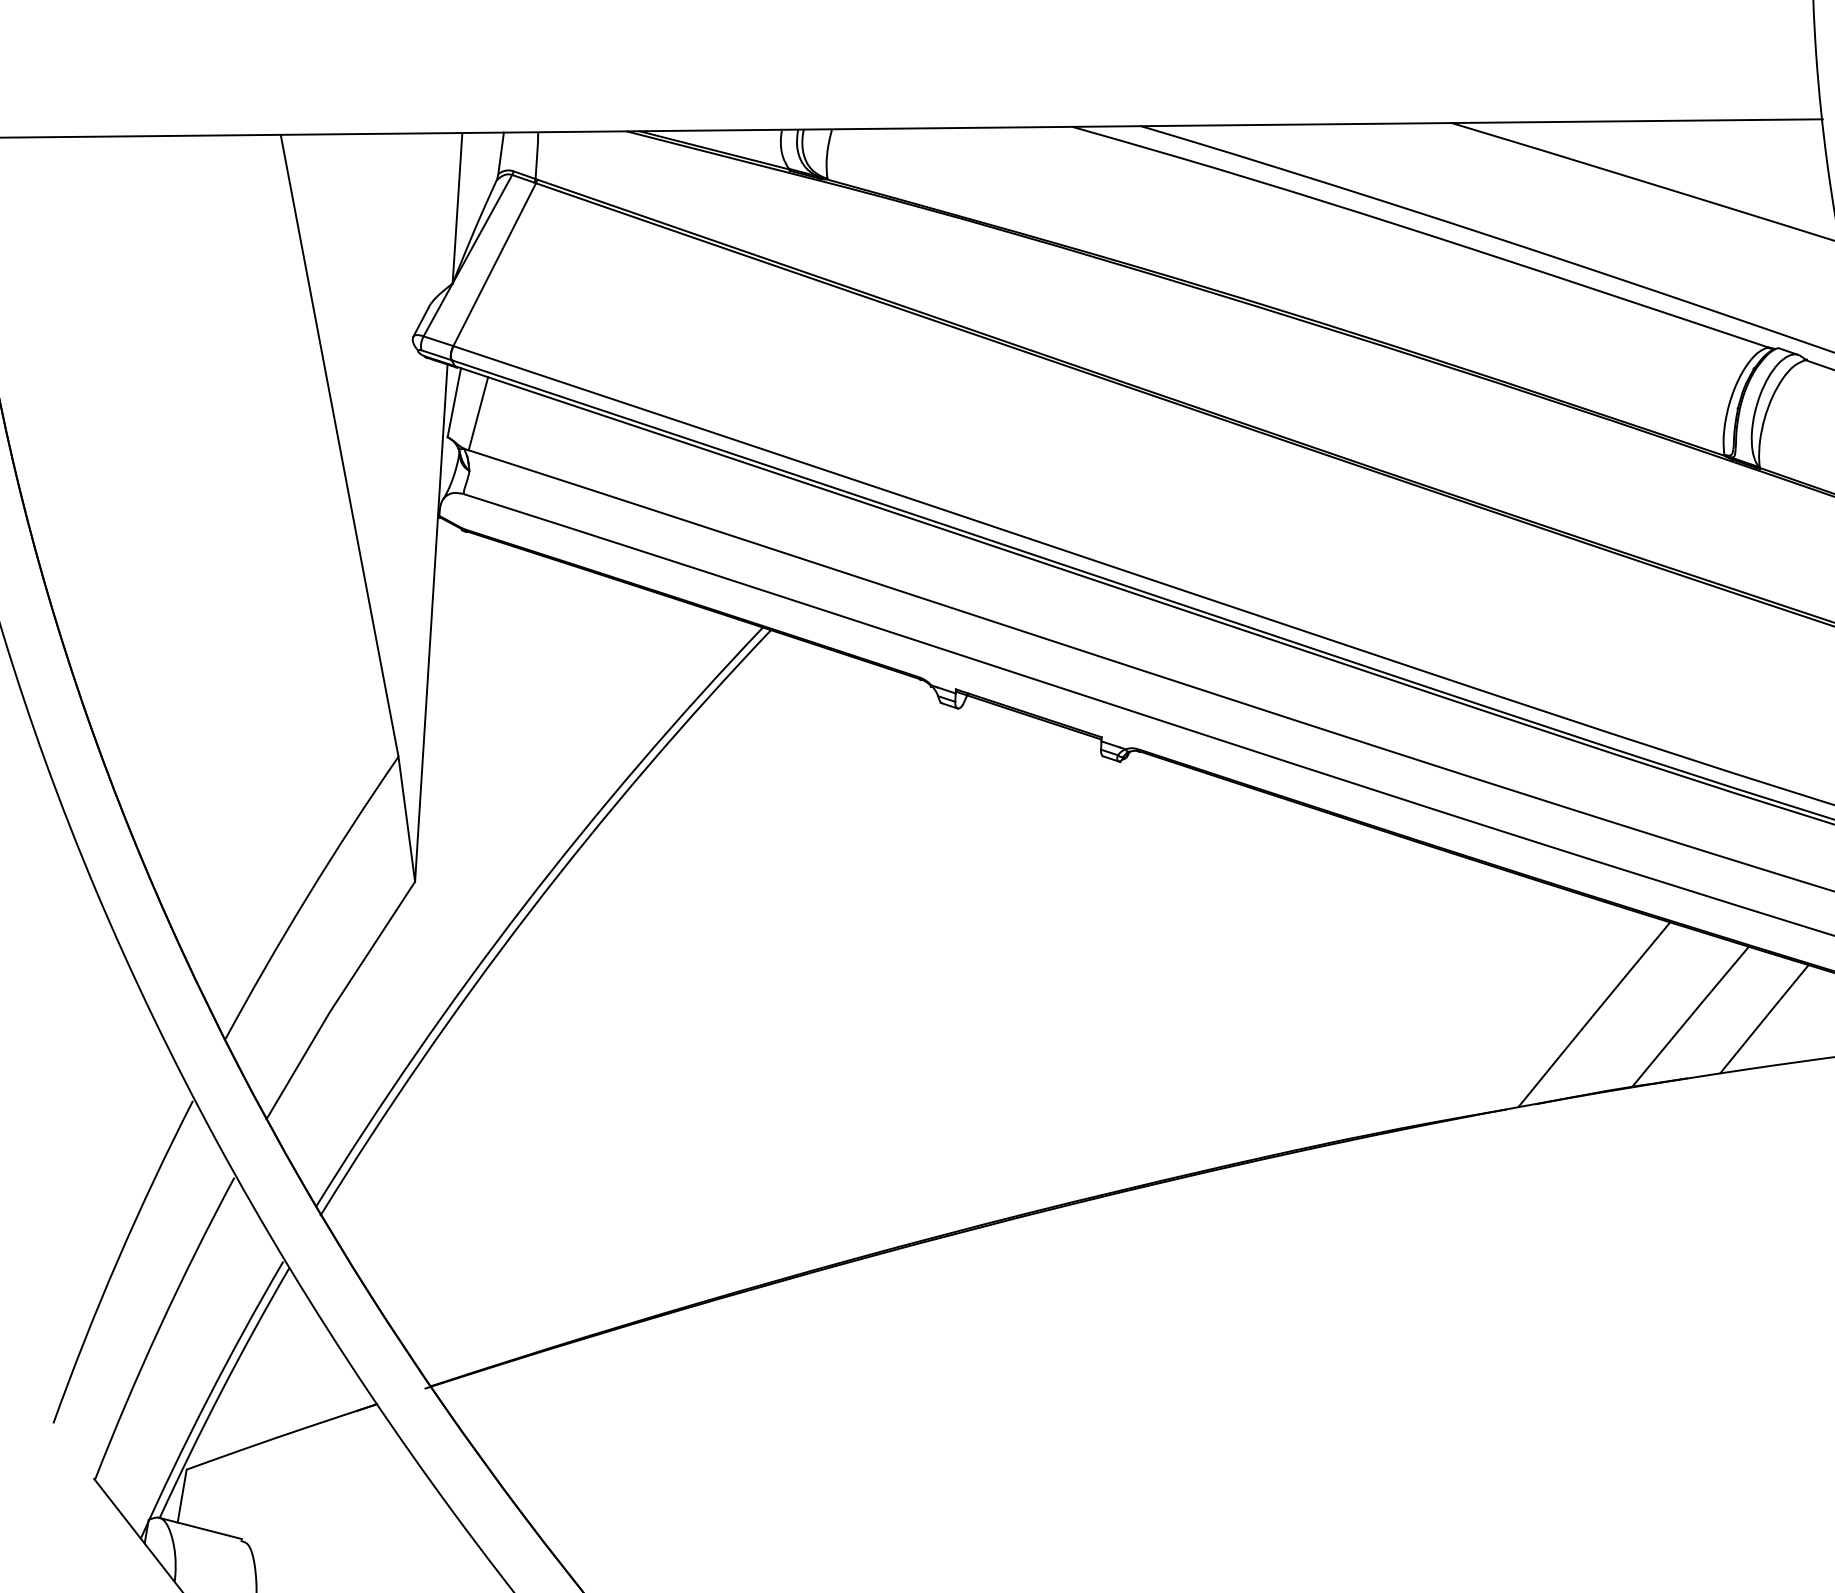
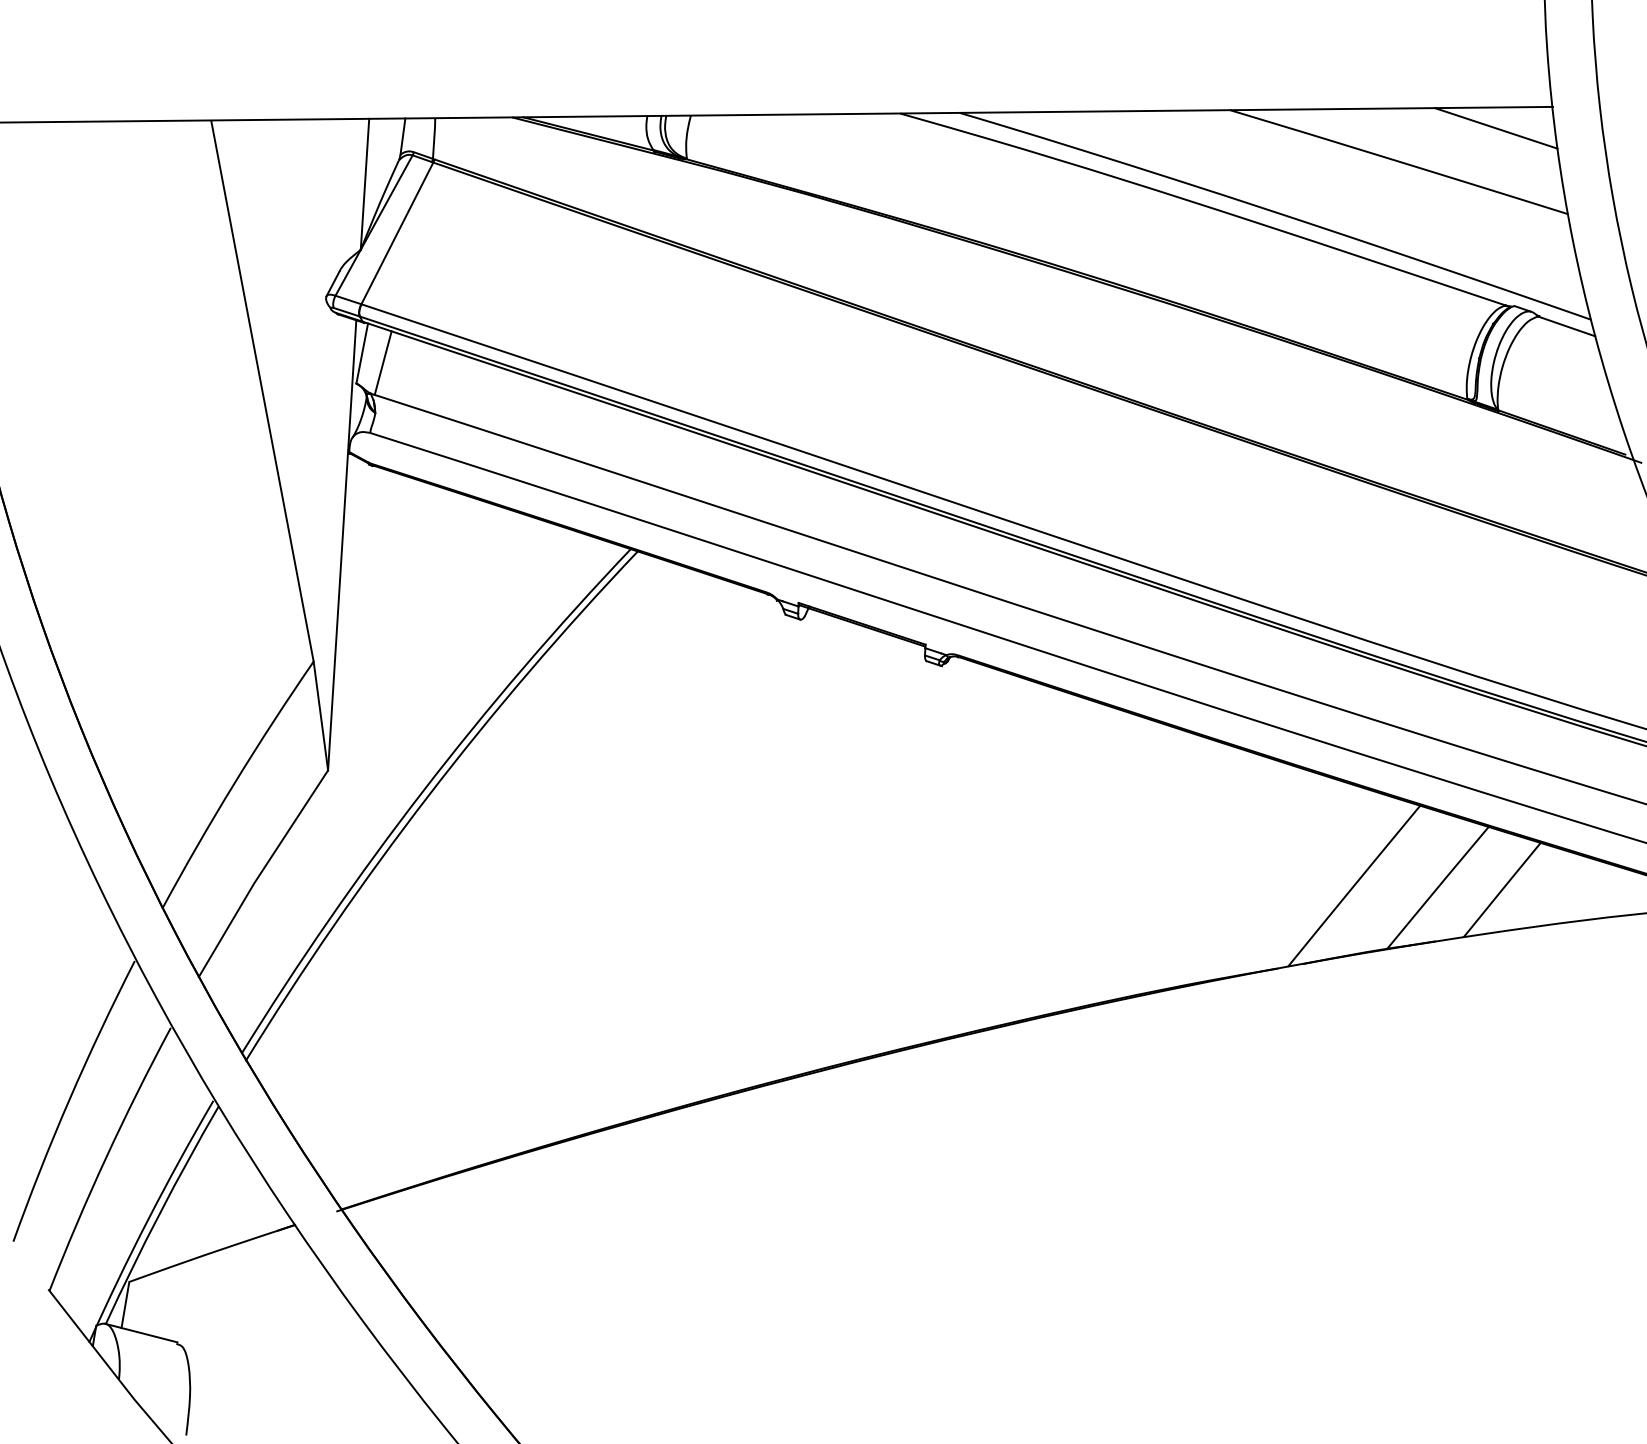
line: (1756, 144) -> (1495, 128), added

